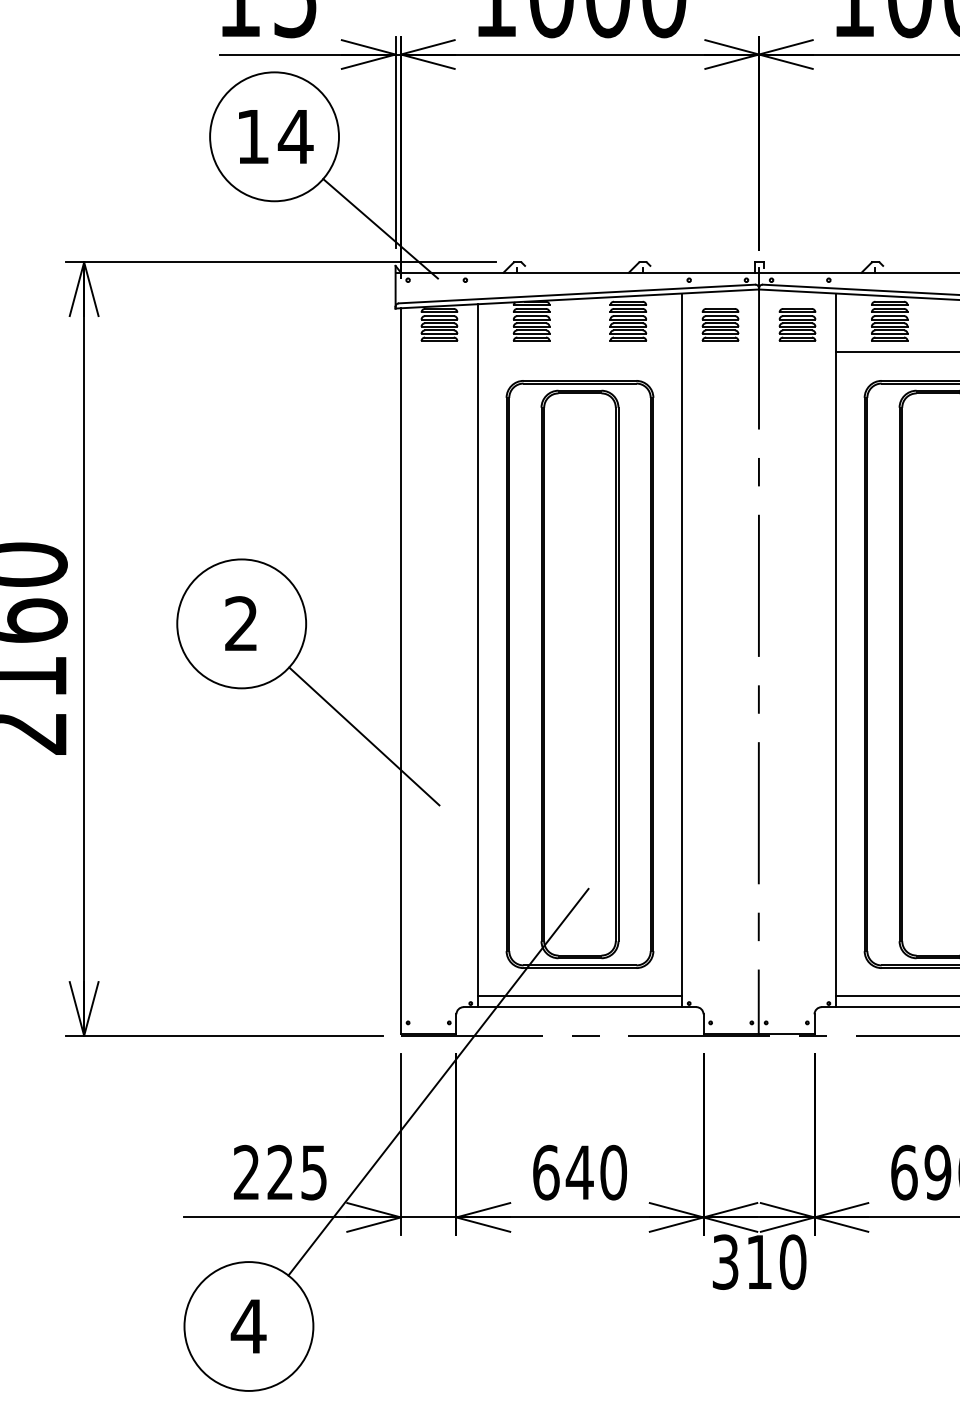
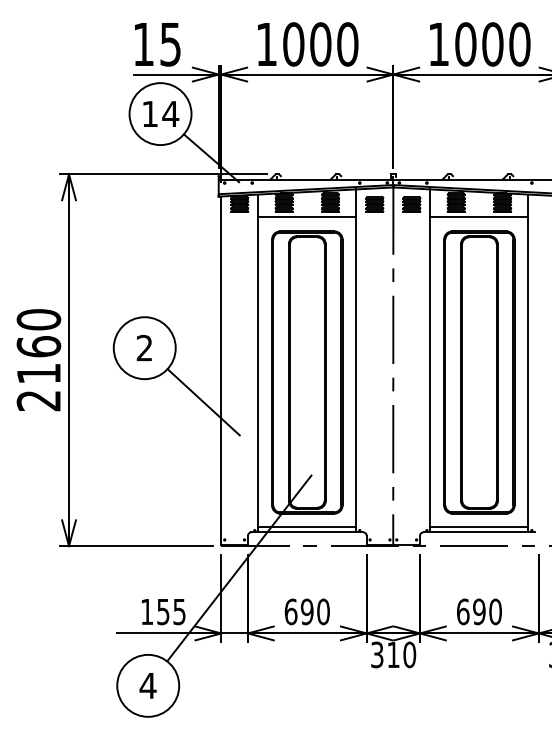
line: (580, 351) -> (307, 217), added
text: (264, 1171) -> (155, 611), 225 -> 155
text: (578, 1171) -> (306, 611), 640 -> 690

